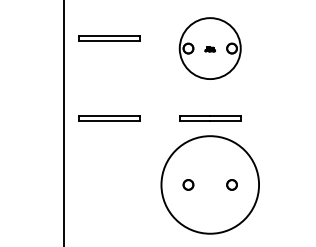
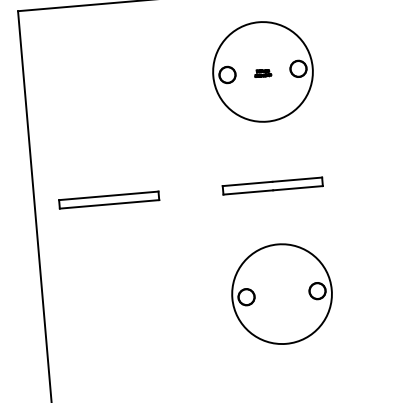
part: (109, 38) -> (97, 69), removed
circle: (209, 184) -> (280, 293), size x0.62

